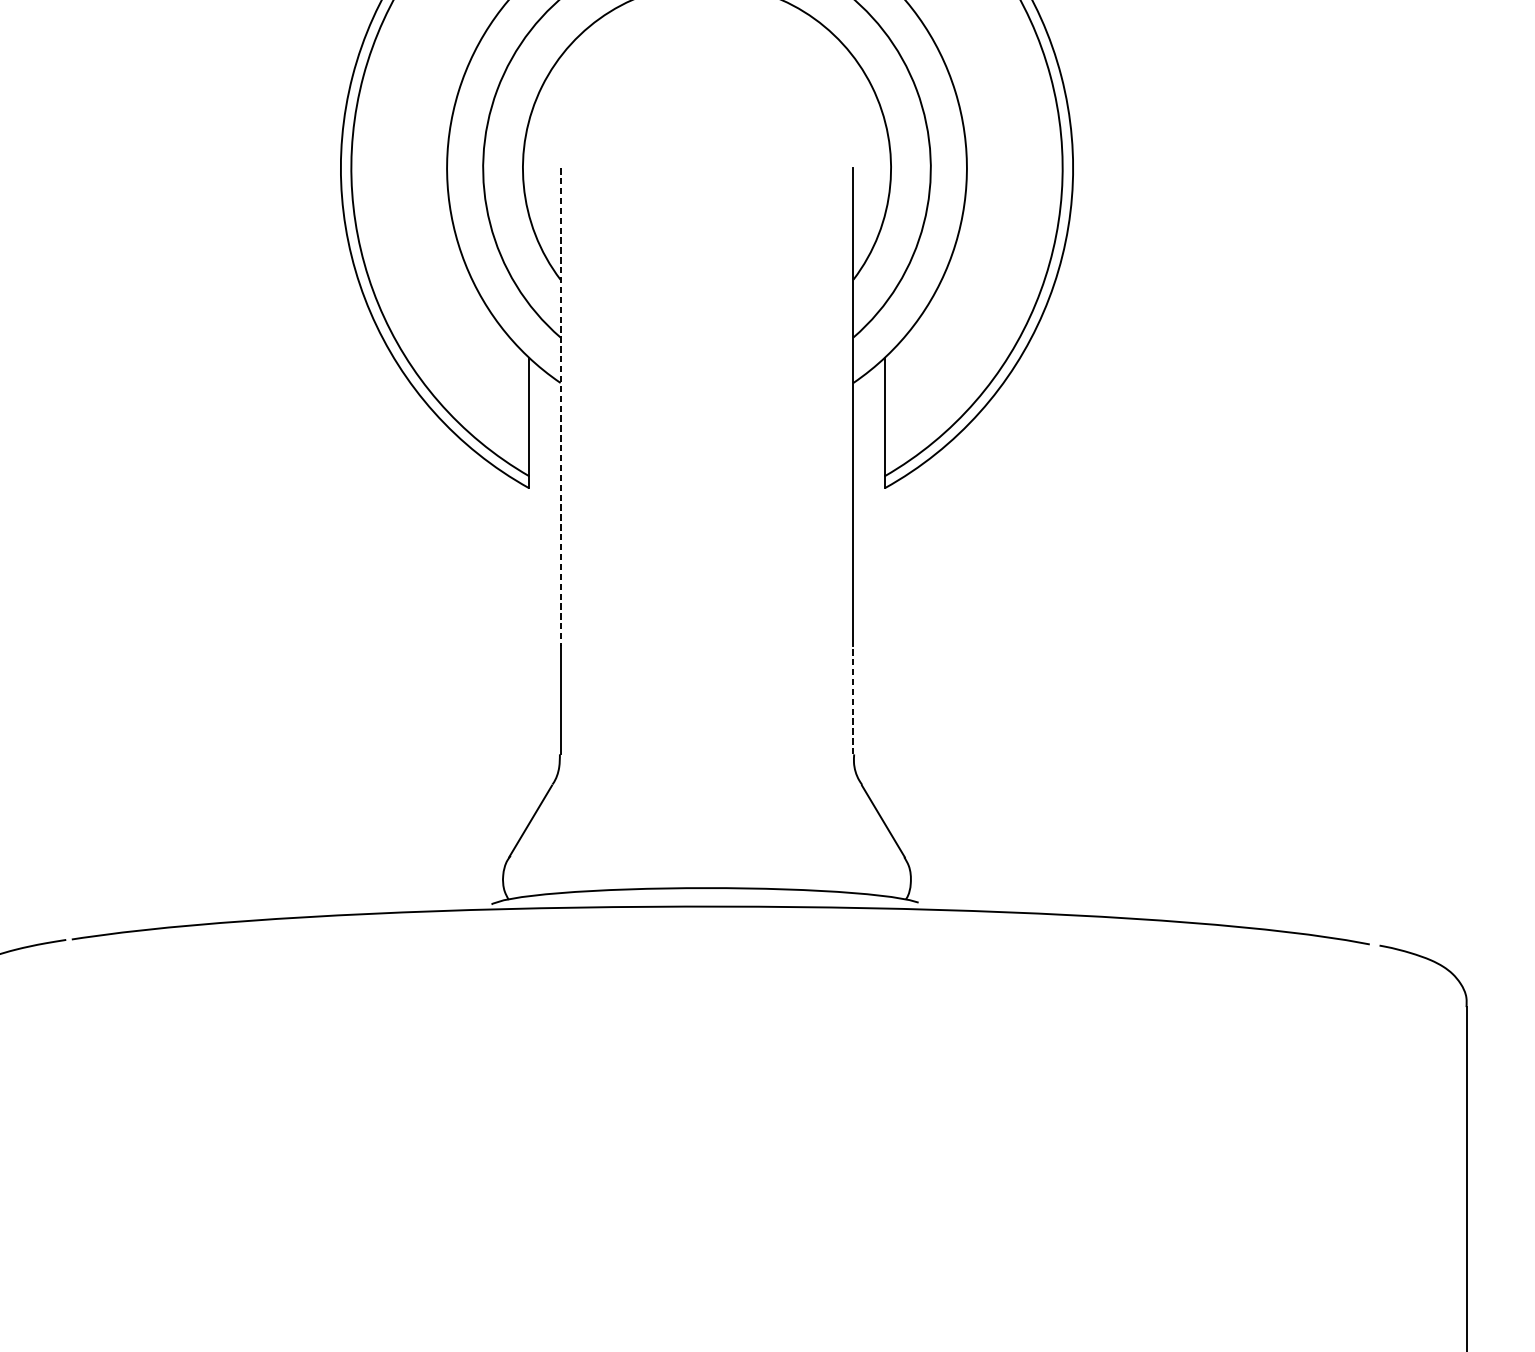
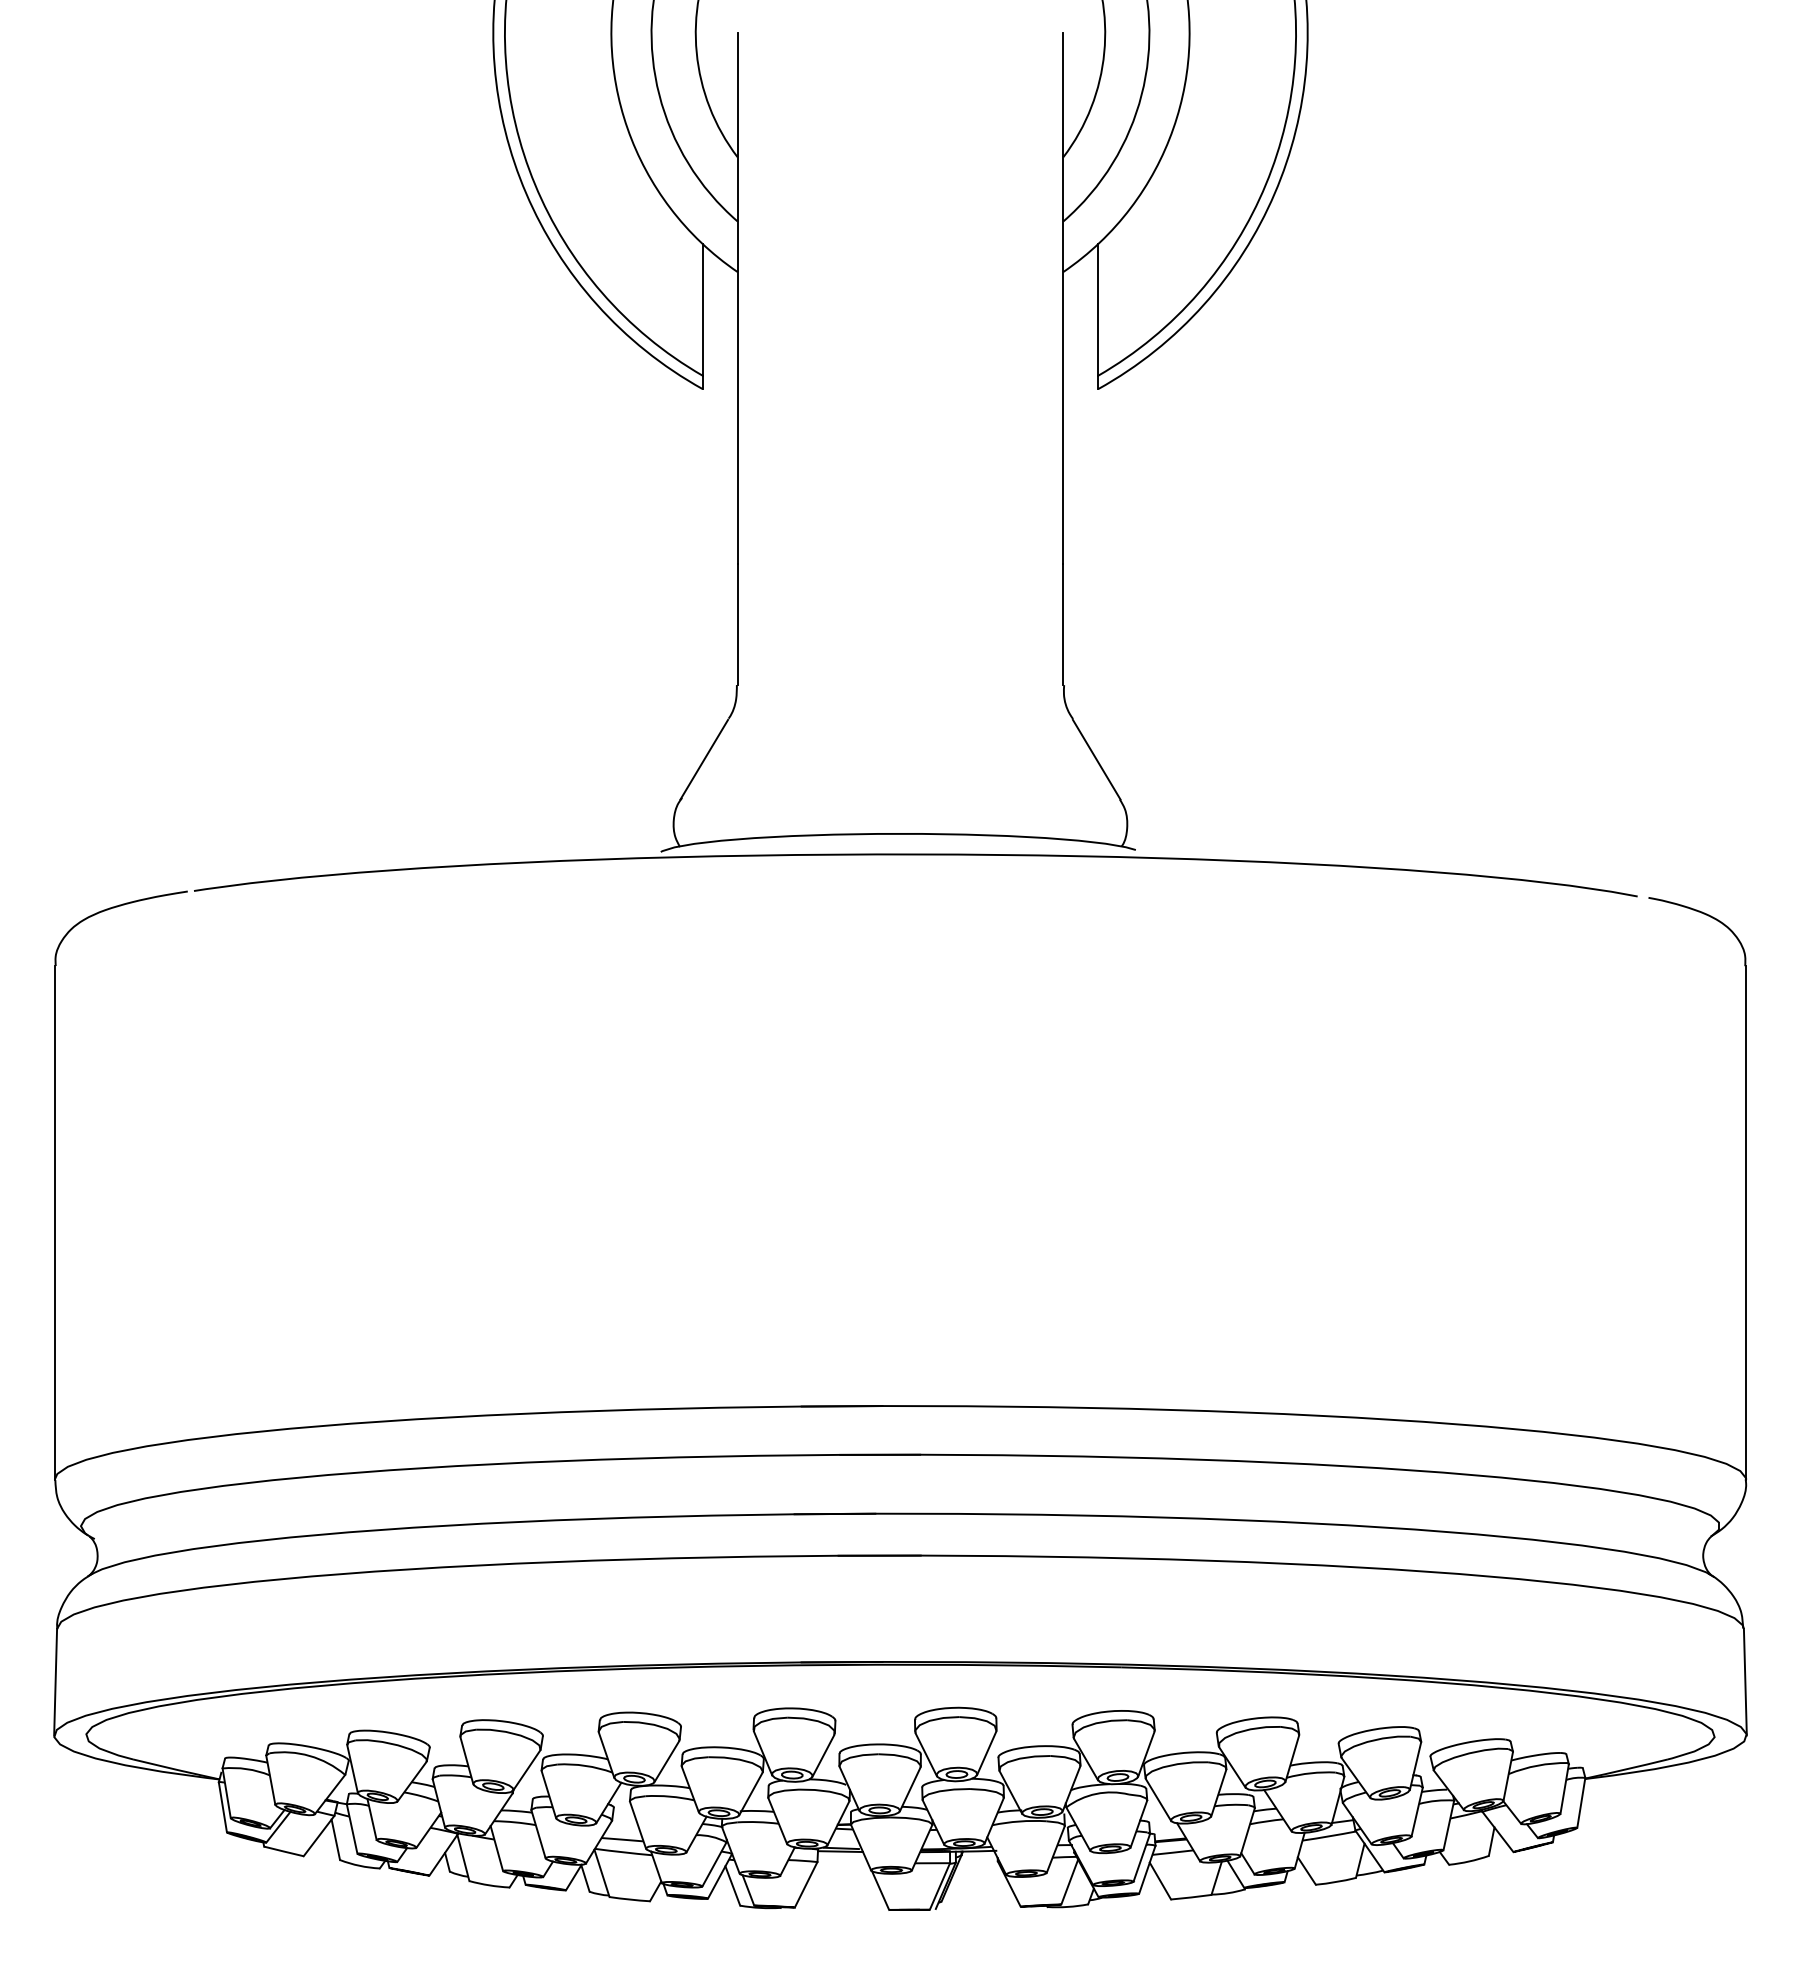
line: (560, 407) -> (737, 299), dashed -> solid
line: (853, 699) -> (1063, 624), dashed -> solid

